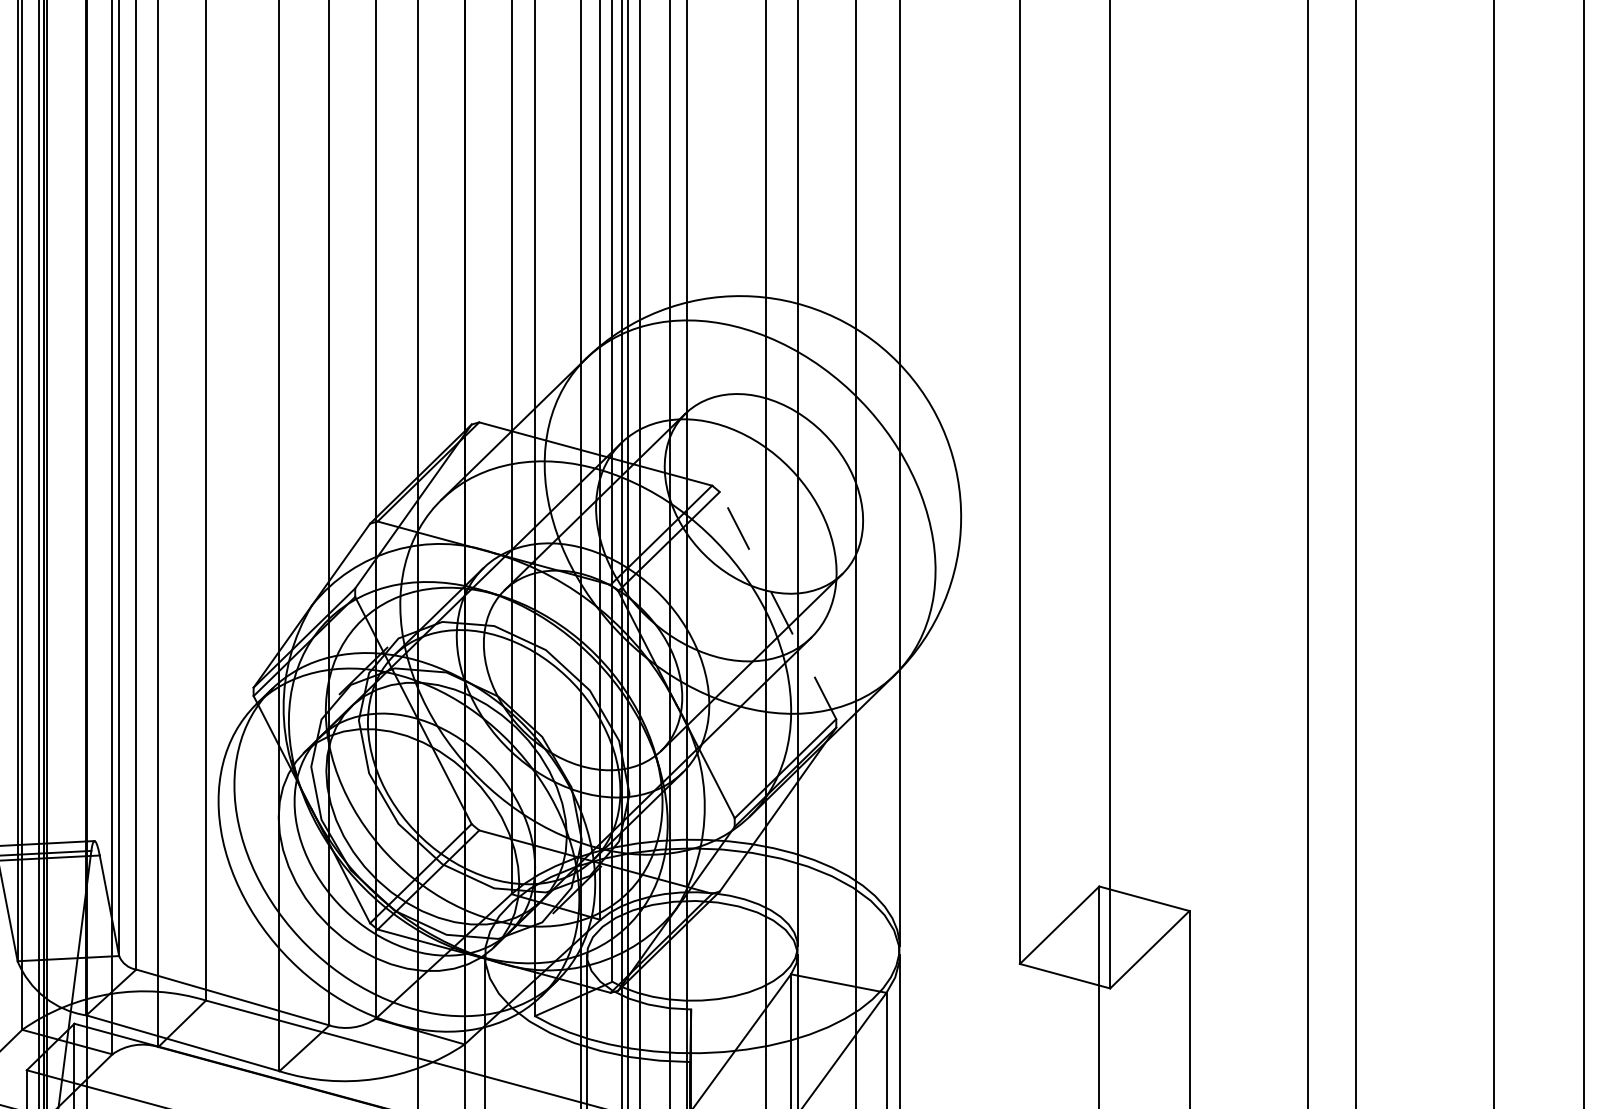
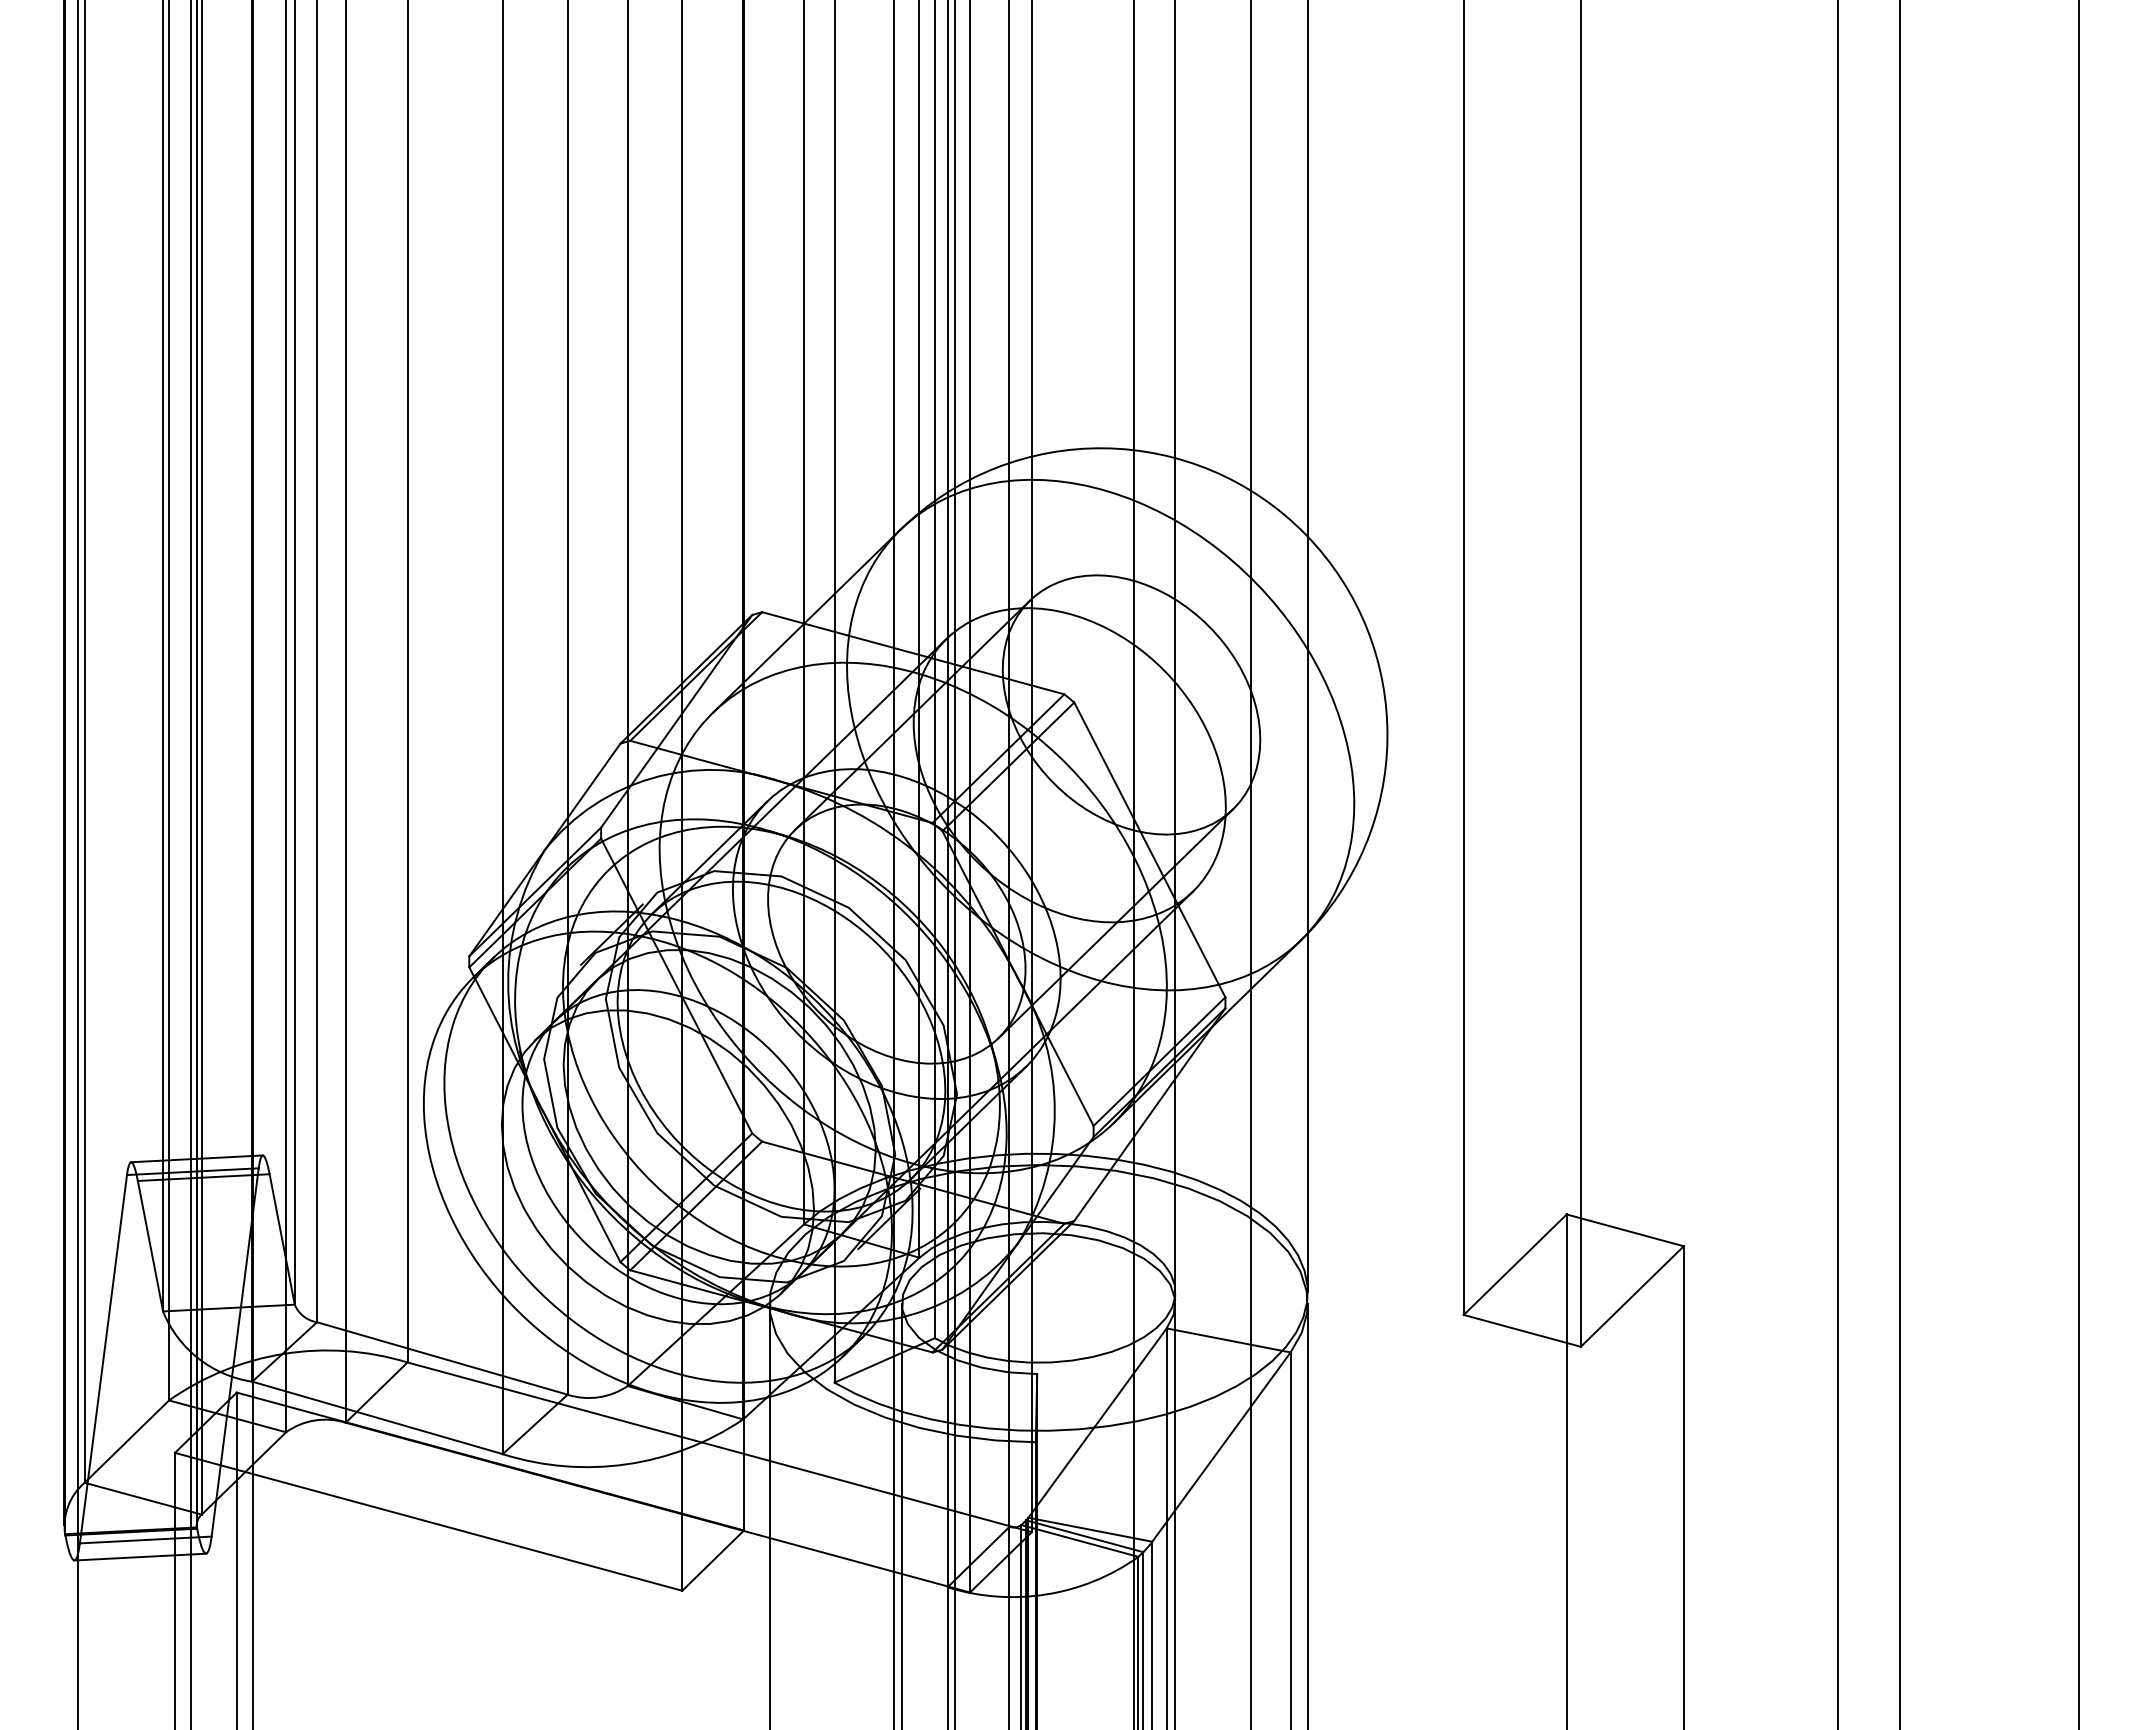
line: (777, 605) -> (1149, 849), dashed -> solid

